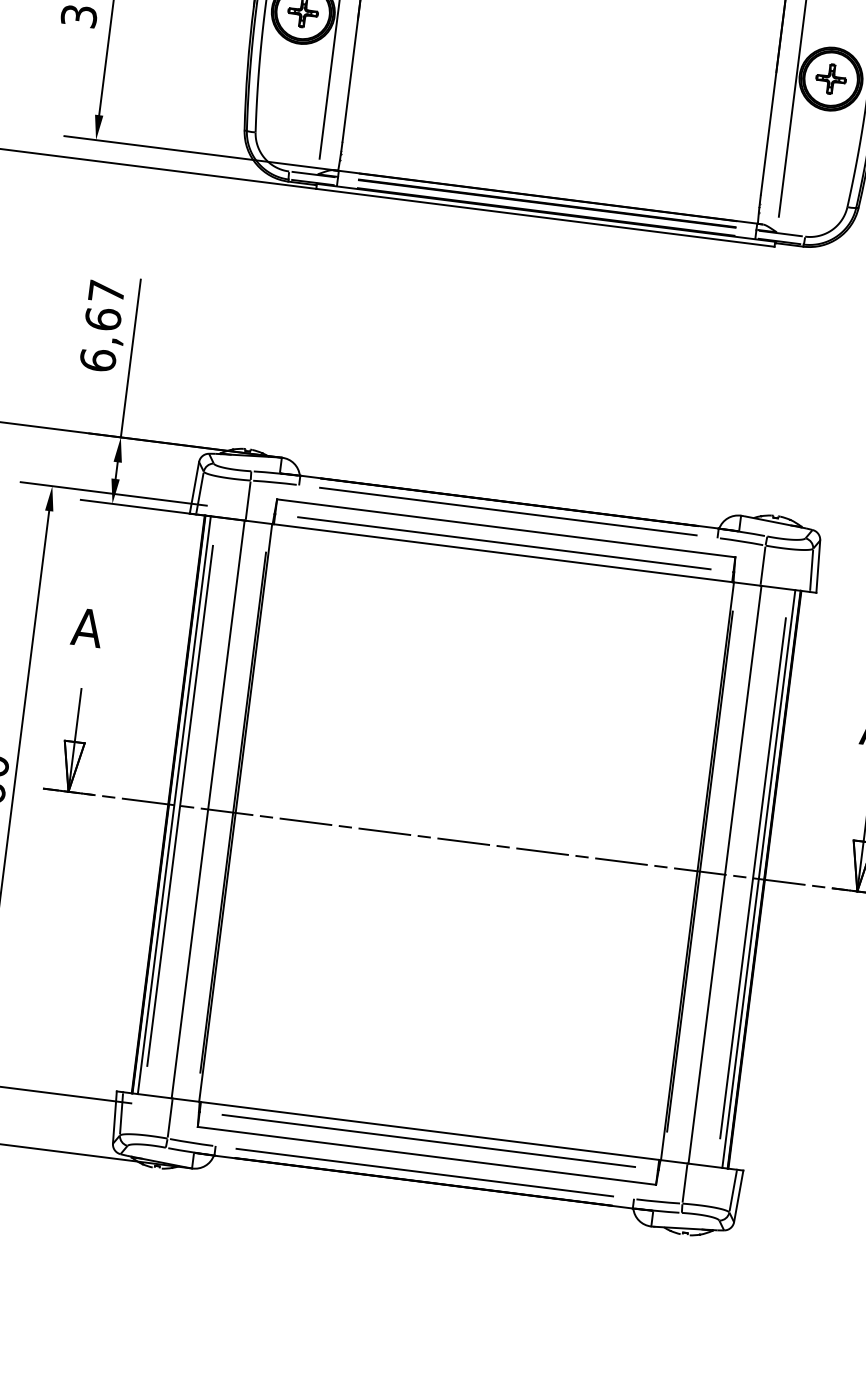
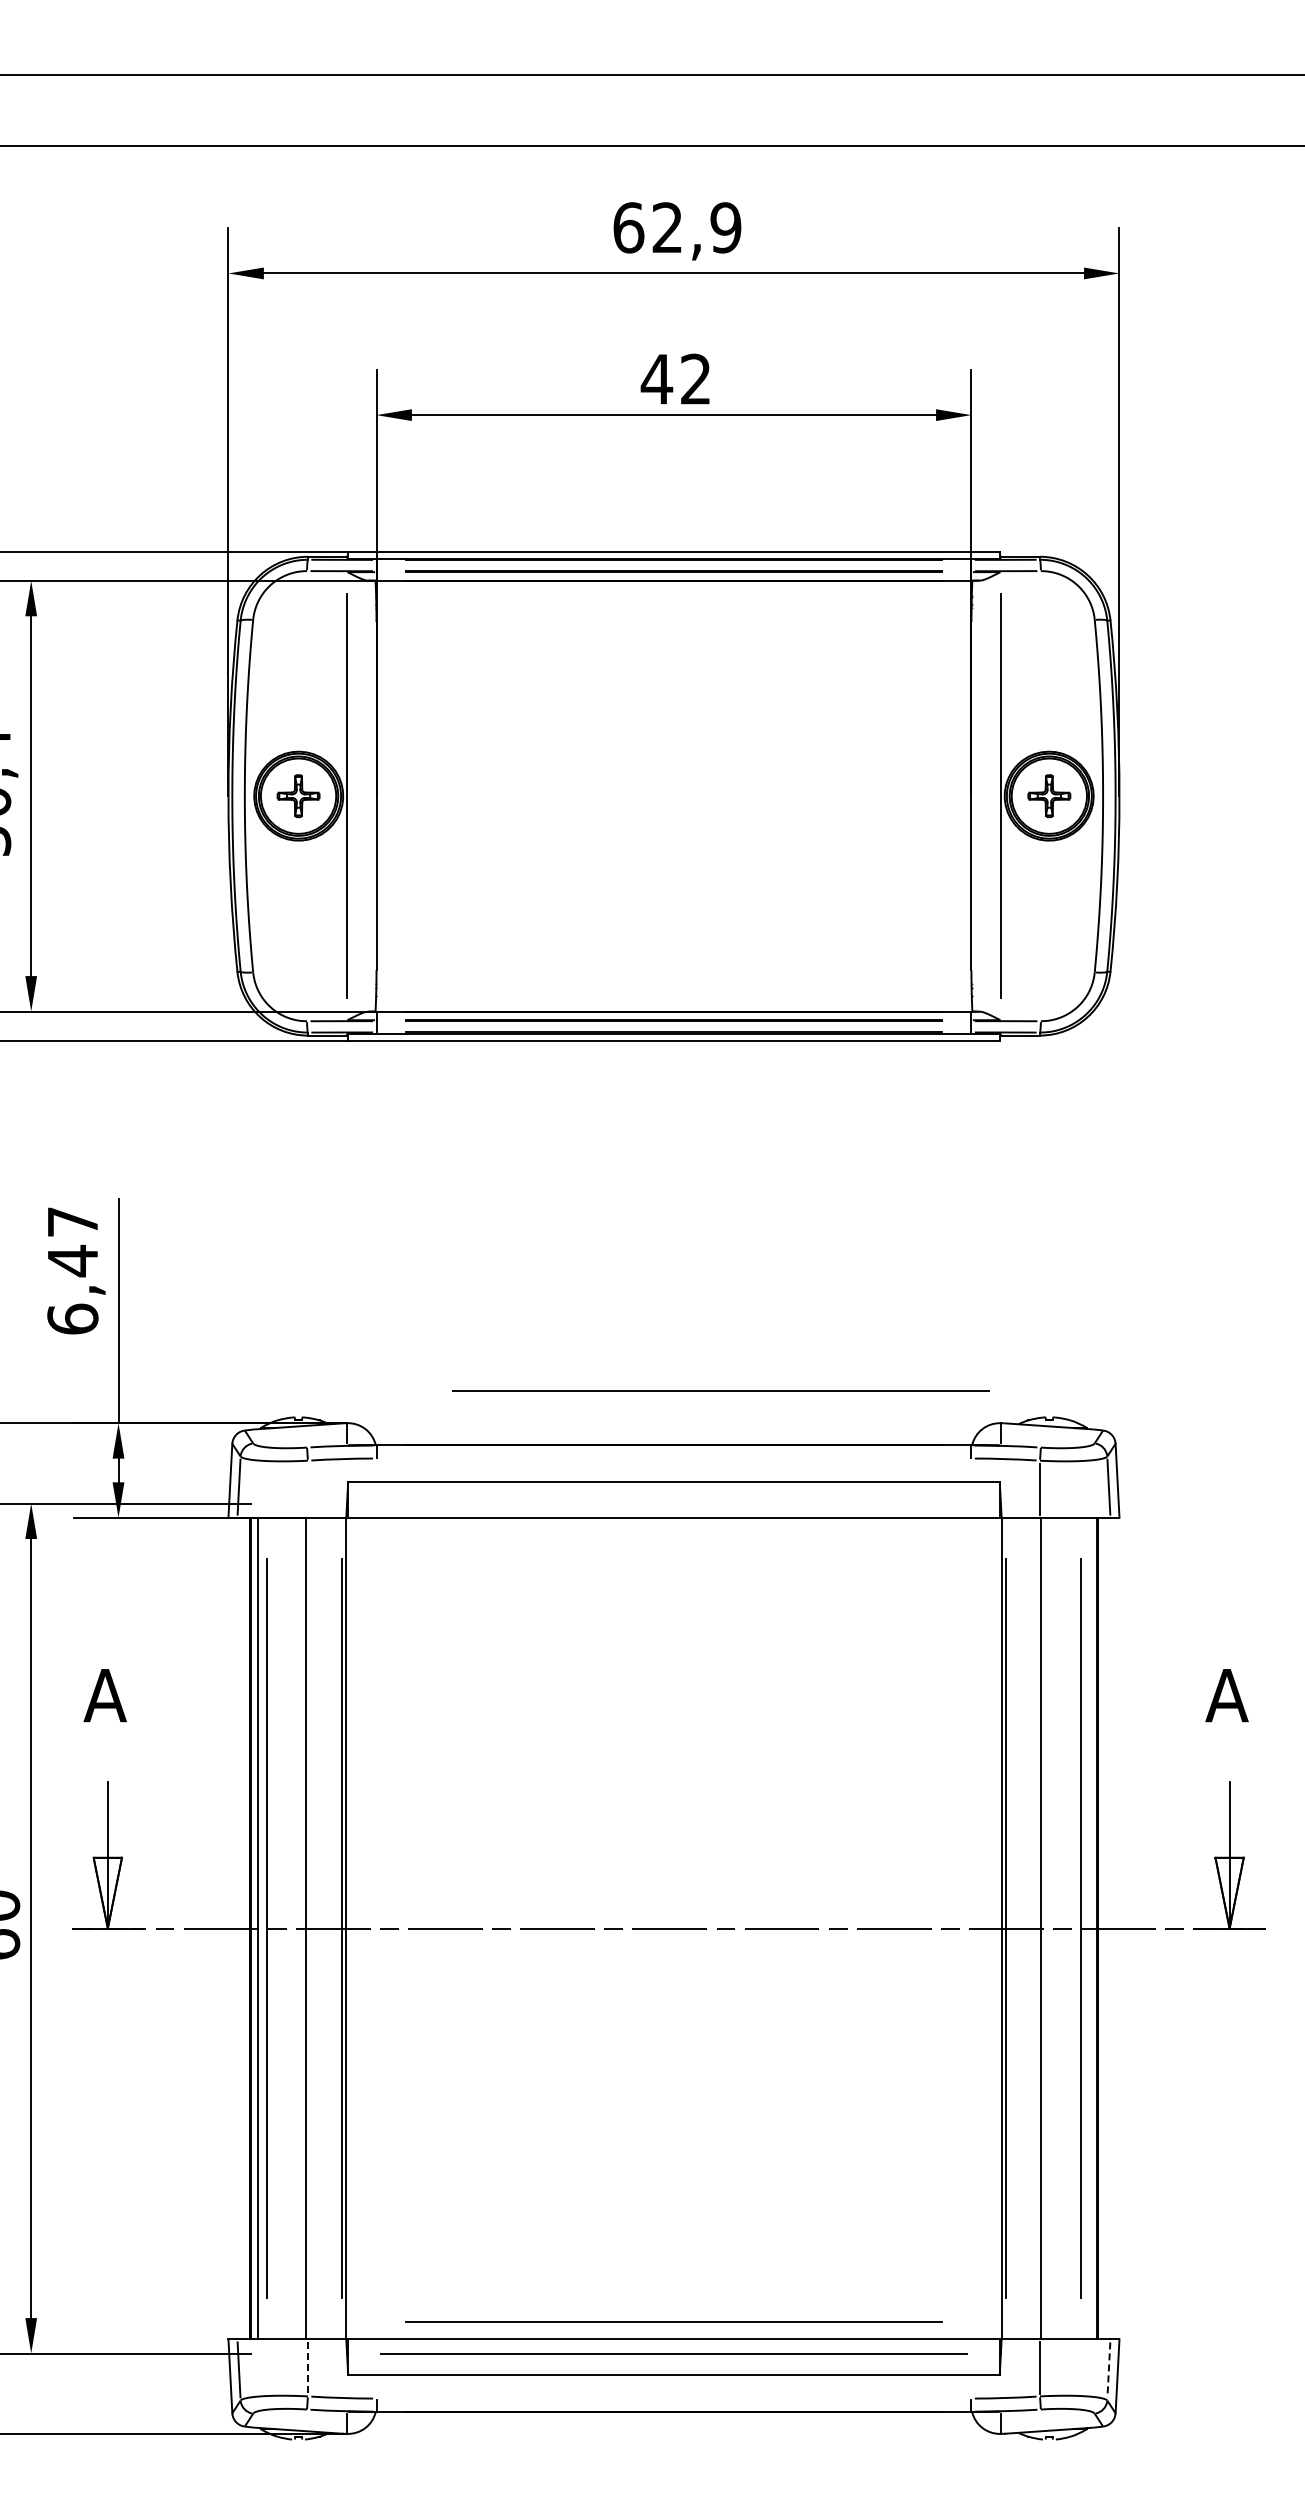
text: (102, 318) -> (72, 1260), 6,67 -> 6,47
line: (247, 500) -> (307, 1488), removed
line: (508, 511) -> (720, 1390), moved
line: (504, 543) -> (673, 1503), removed
line: (758, 878) -> (1089, 1928), removed
line: (169, 1118) -> (307, 2367), solid -> dashed
line: (424, 1172) -> (673, 2321), moved
line: (732, 1190) -> (1108, 2369), solid -> dashed

